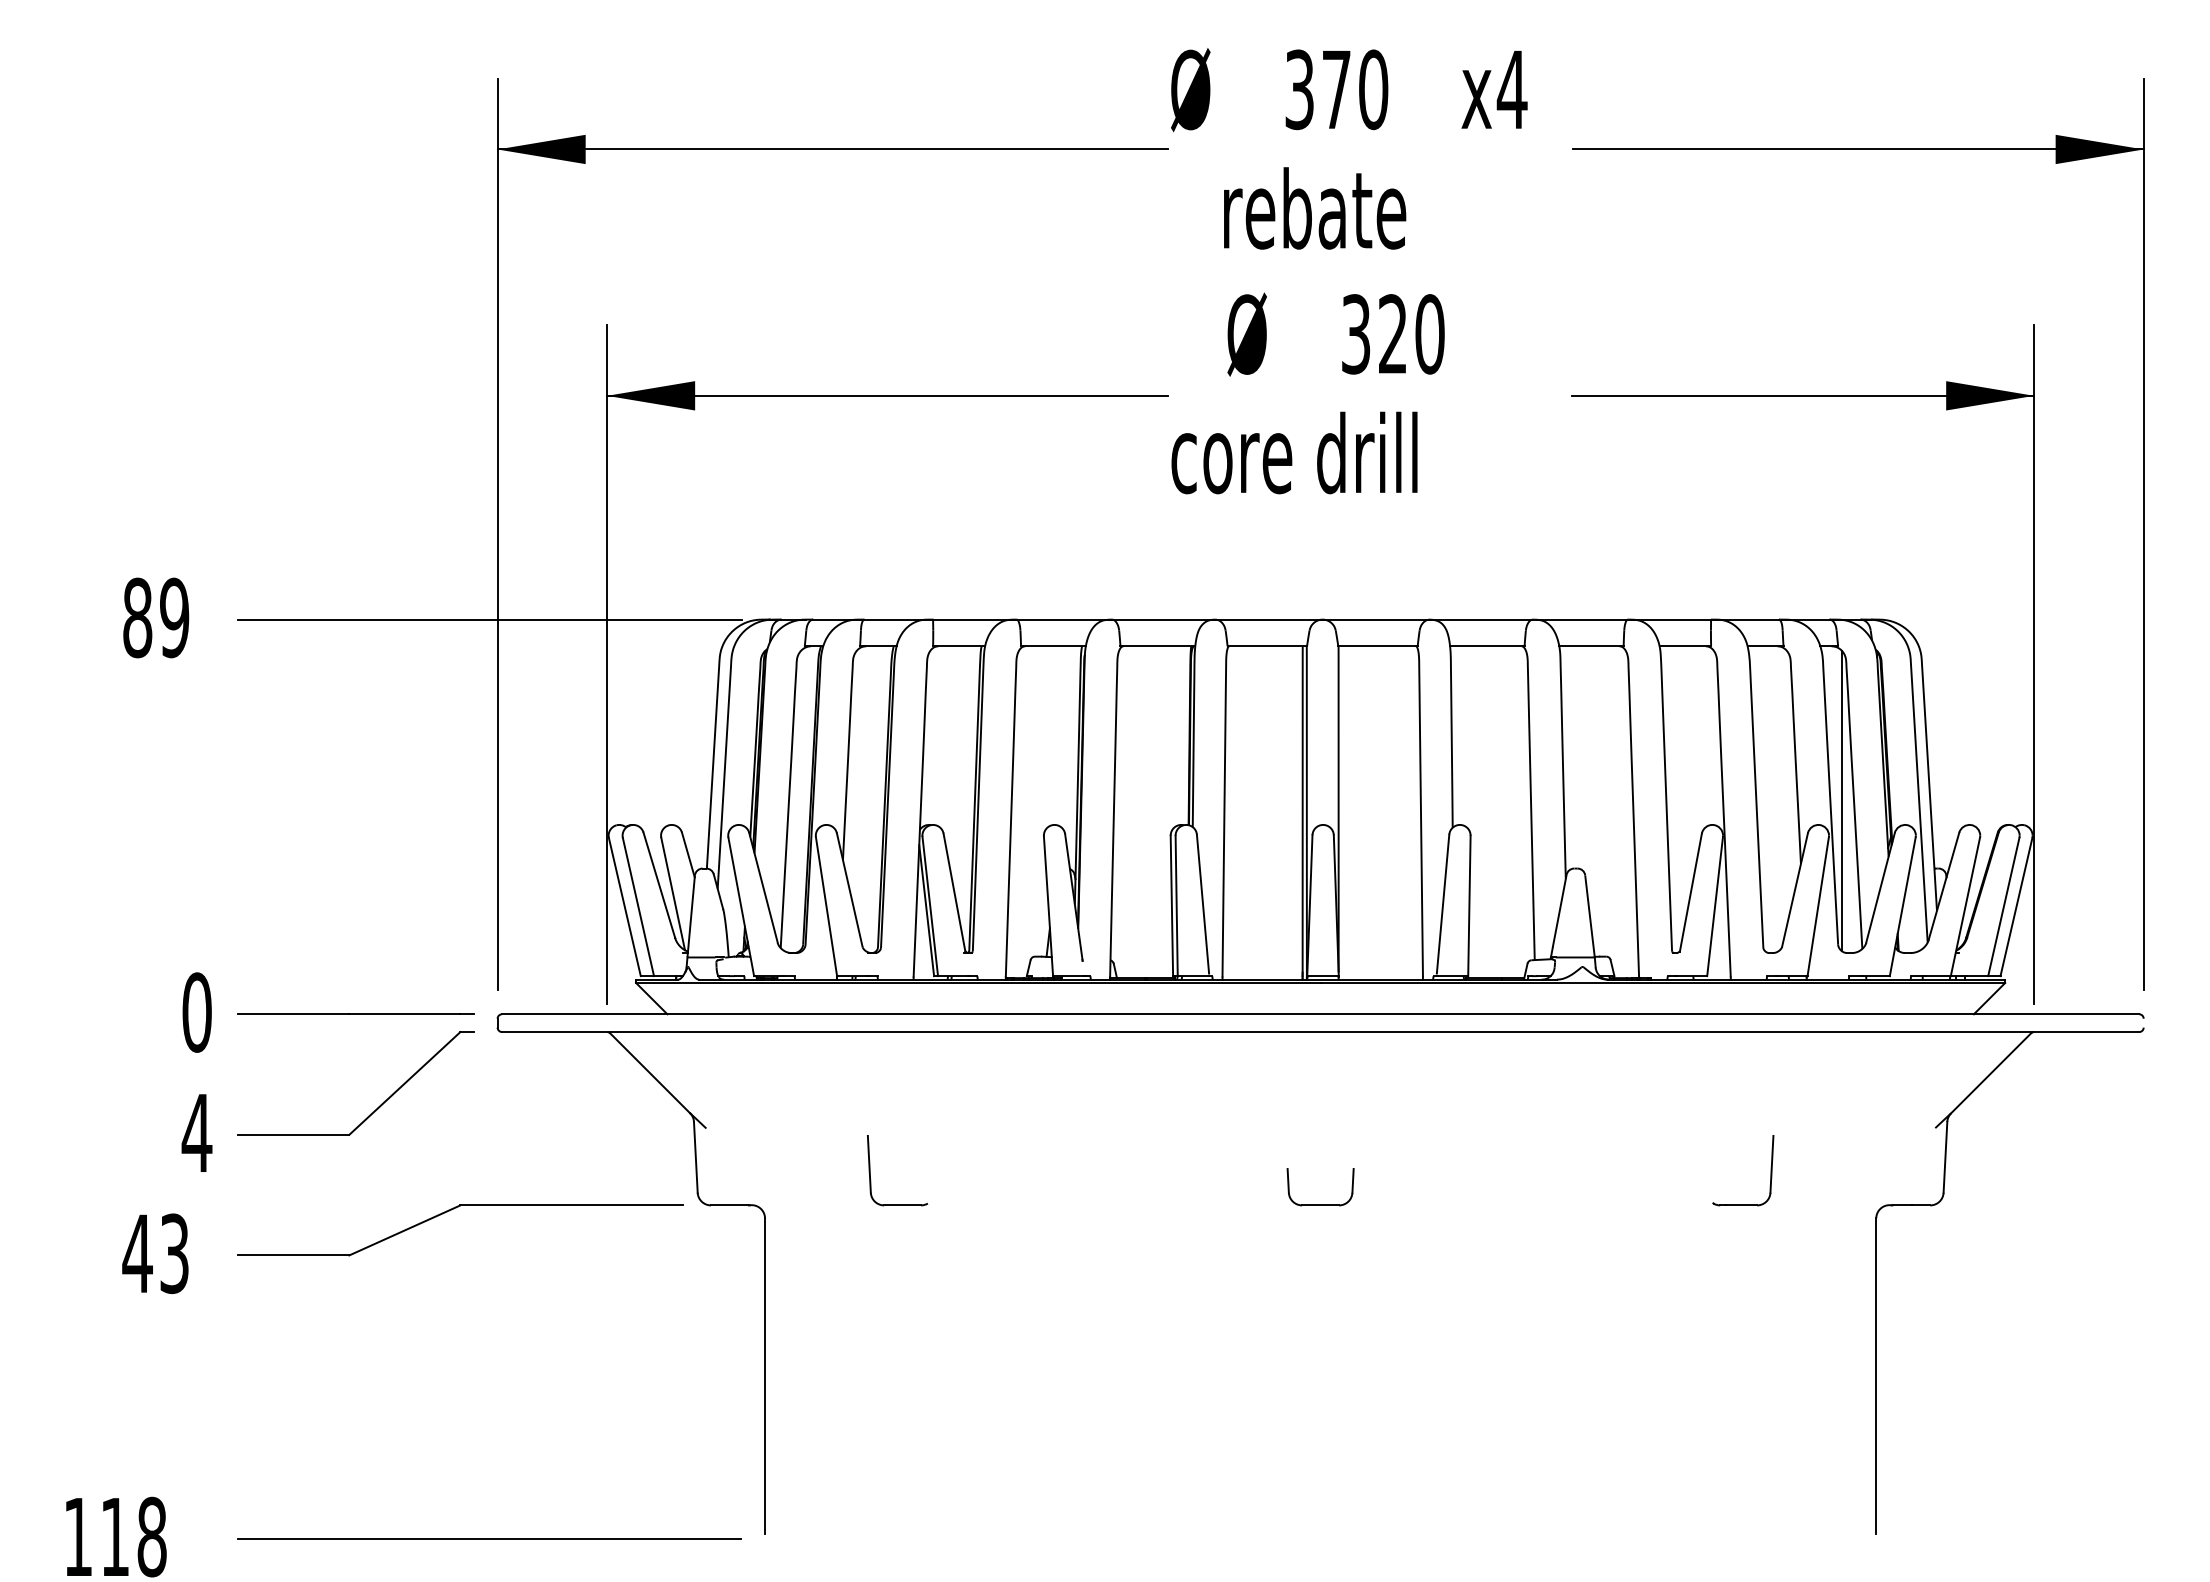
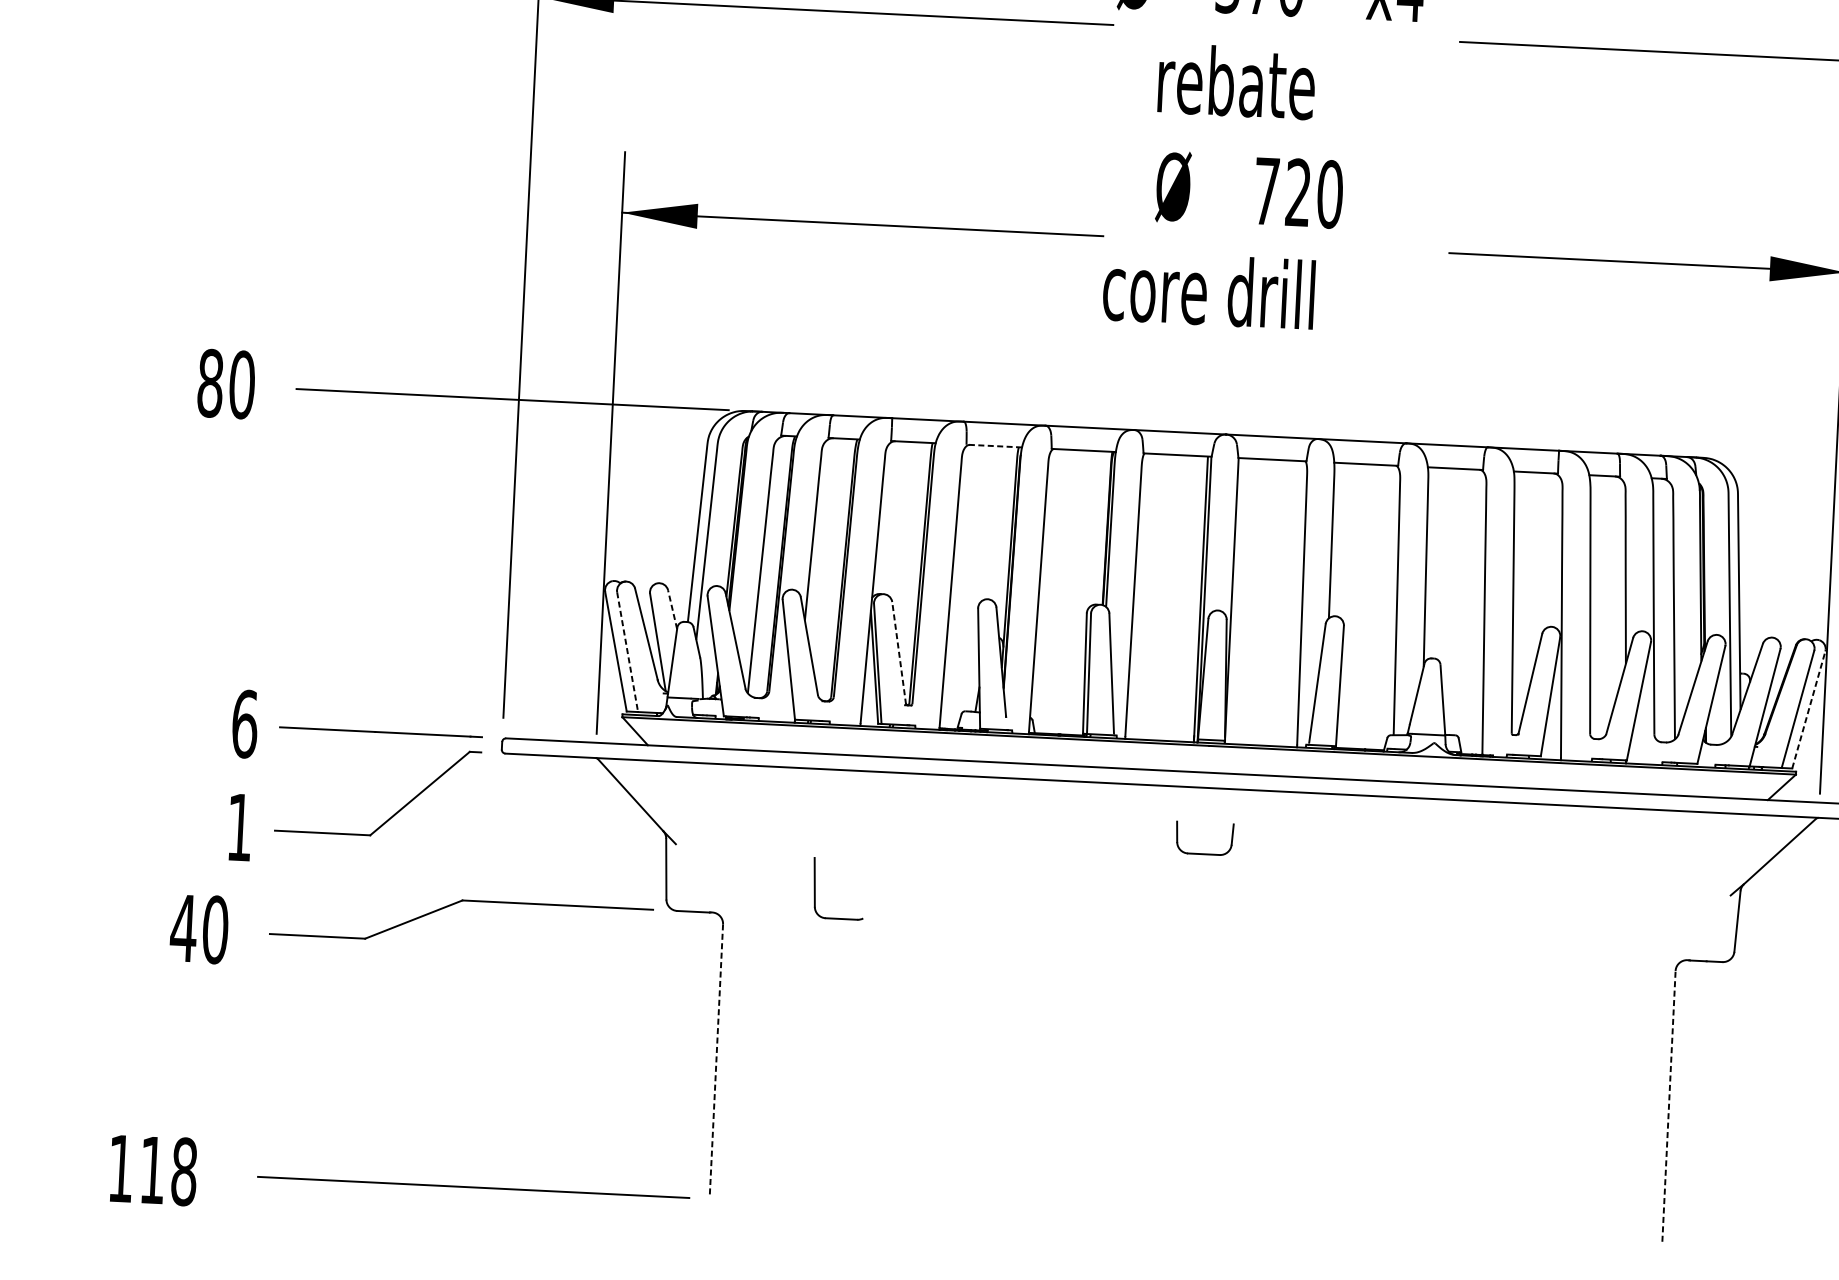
text: (1356, 334) -> (1267, 191), 320 -> 720
text: (174, 617) -> (242, 384), 89 -> 80
line: (1052, 646) -> (993, 446), solid -> dashed
line: (1842, 801) -> (1664, 612), removed
line: (688, 854) -> (672, 609), solid -> dashed
line: (954, 892) -> (899, 652), solid -> dashed
line: (638, 907) -> (627, 652), solid -> dashed
line: (2016, 907) -> (1808, 710), solid -> dashed
text: (197, 1012) -> (245, 724), 0 -> 6
text: (196, 1132) -> (239, 826), 4 -> 1
part: (1770, 1170) -> (1586, 925), removed
part: (1320, 1204) -> (1203, 853), moved
text: (174, 1253) -> (215, 929), 43 -> 40
line: (765, 1376) -> (716, 1059), solid -> dashed
line: (1876, 1376) -> (1669, 1106), solid -> dashed

